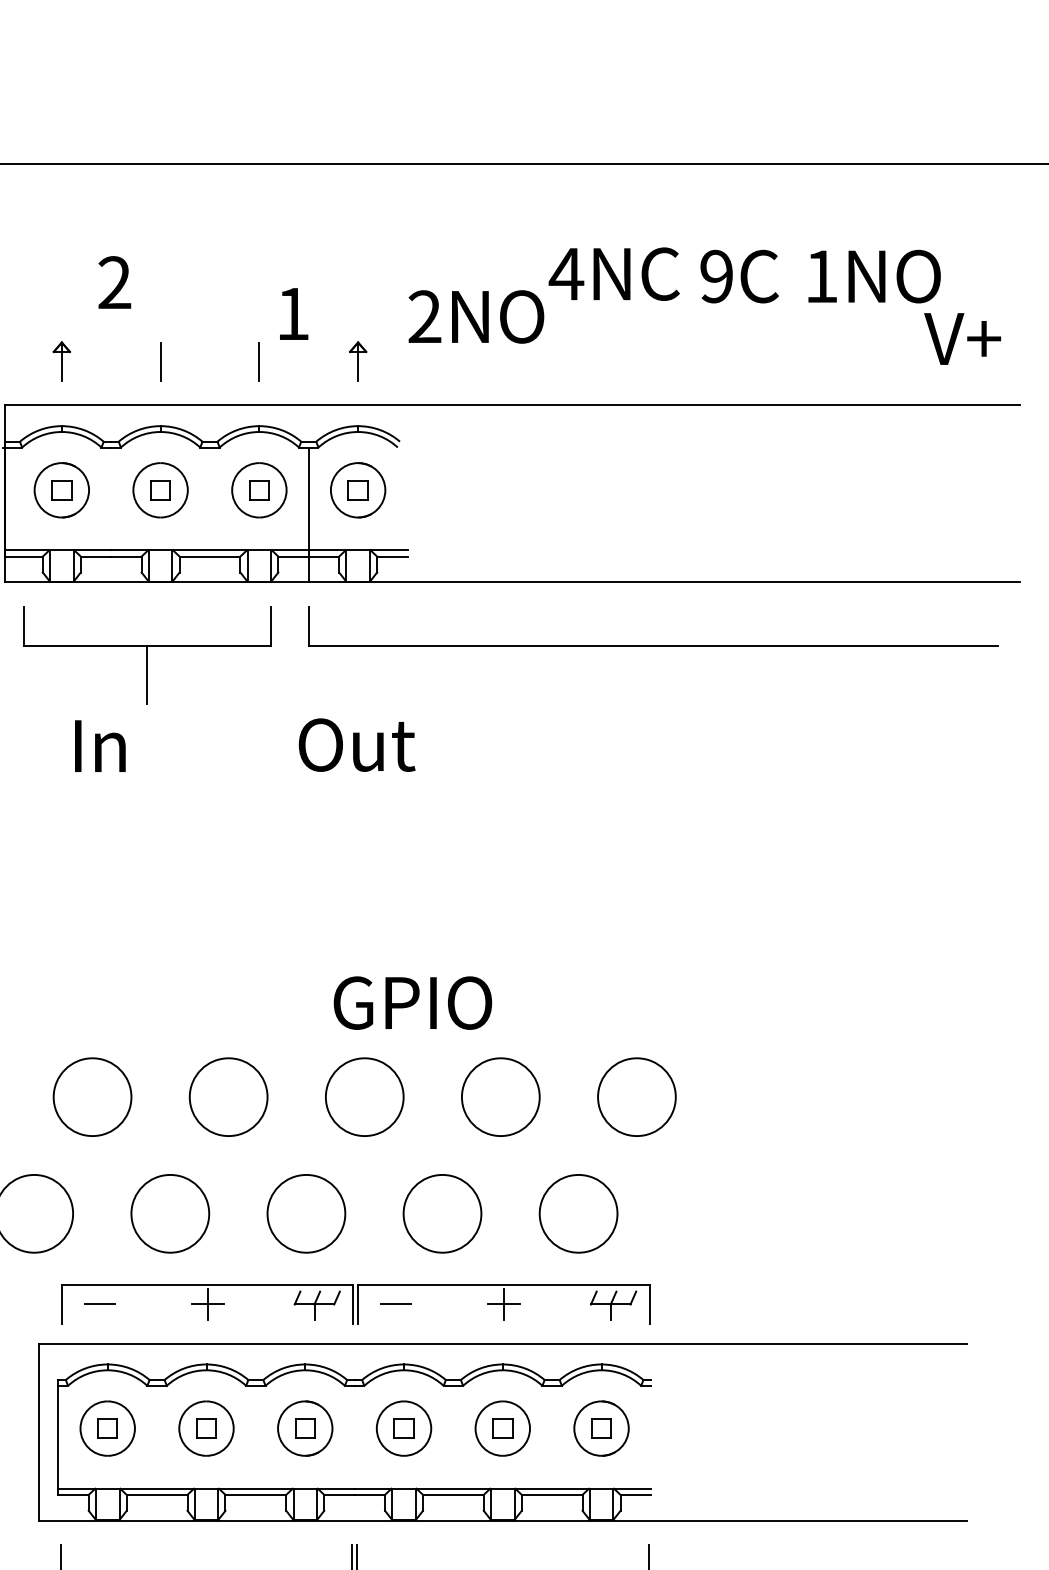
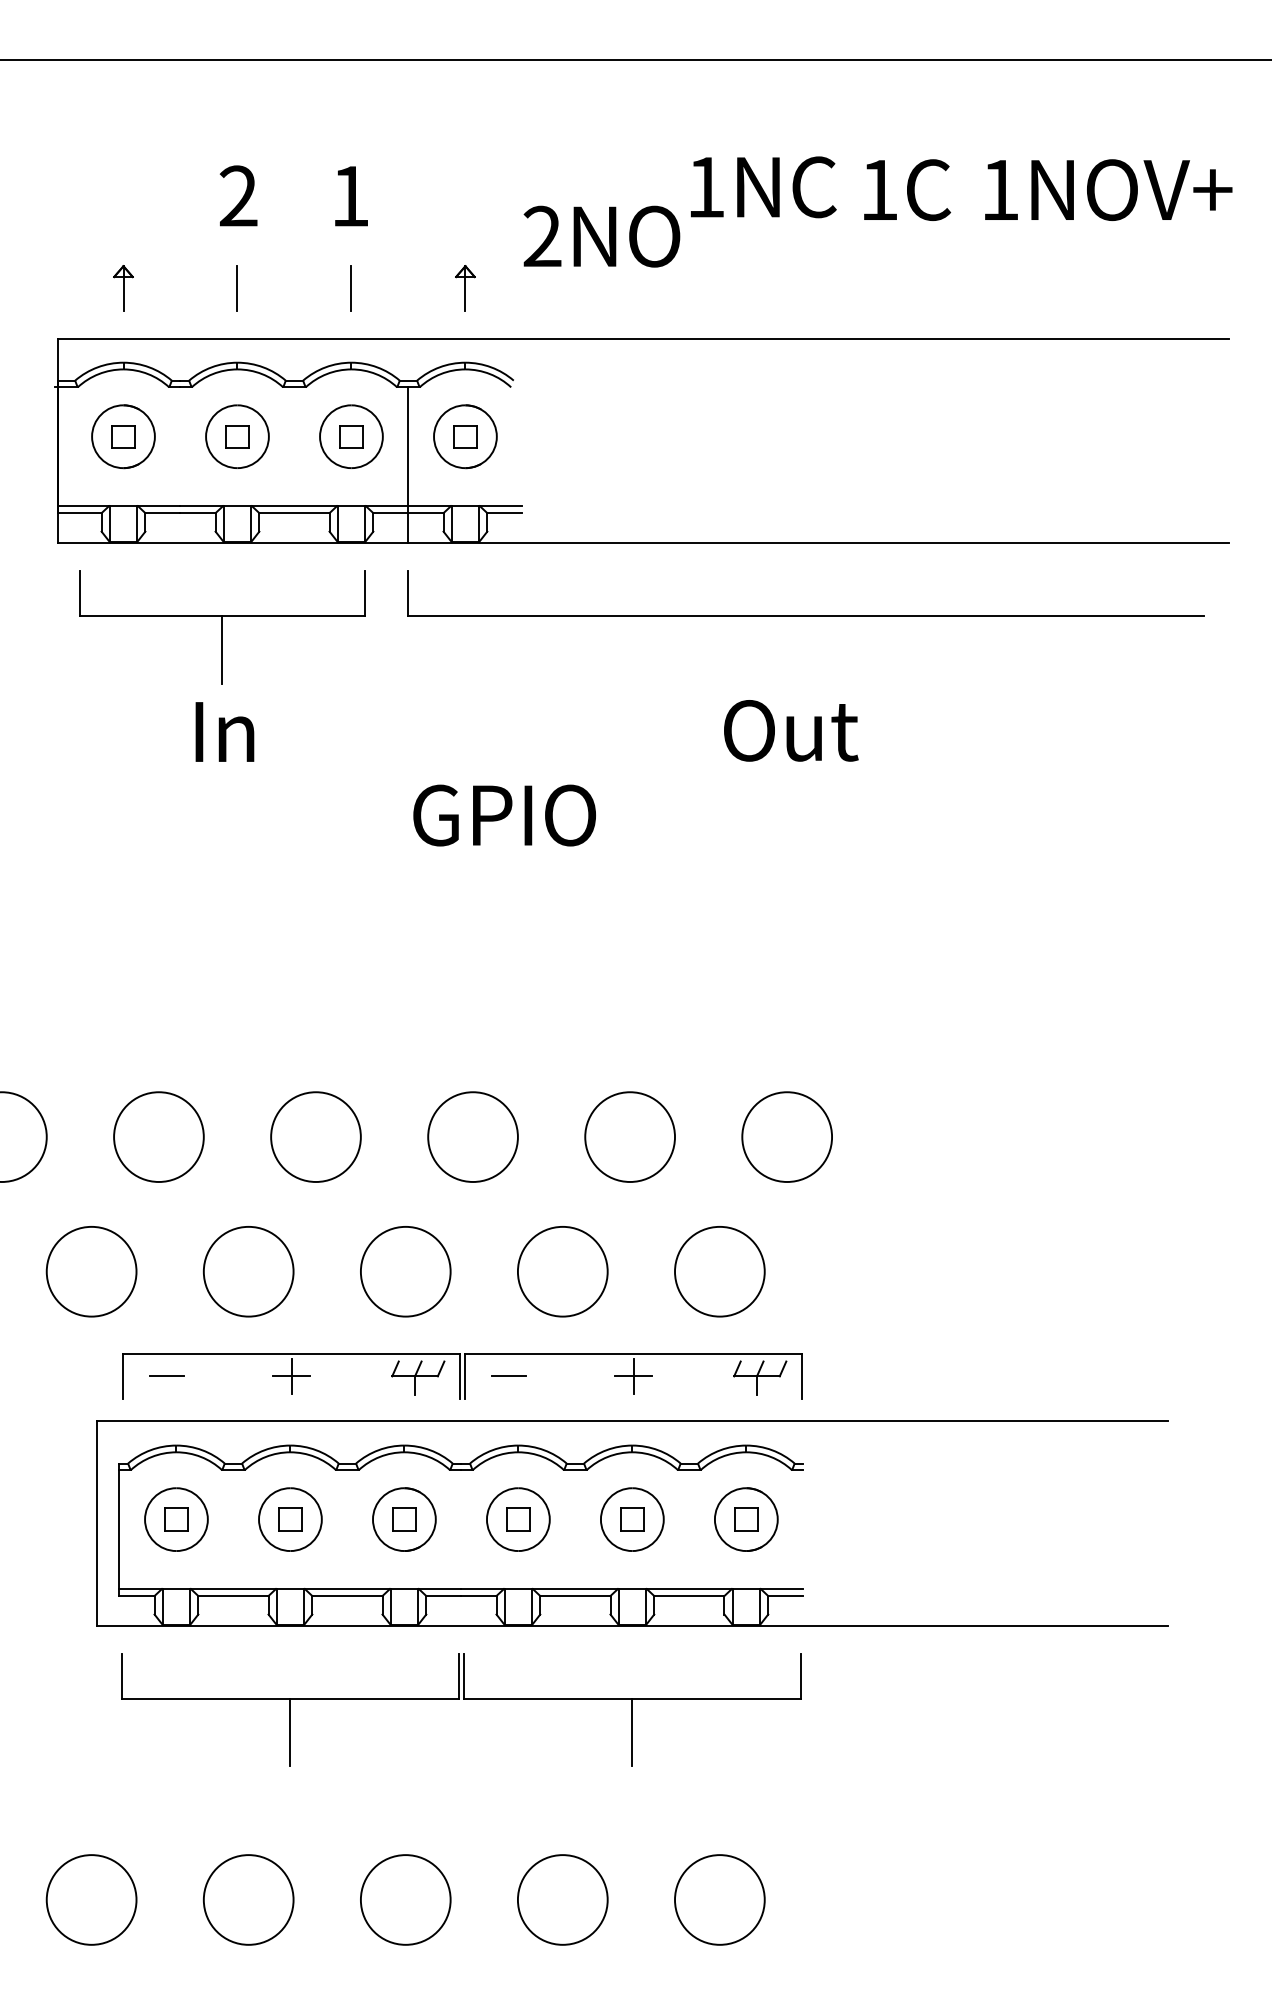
text: (566, 274) -> (705, 187), 4NC -> 1NC
text: (716, 276) -> (878, 190), 9C -> 1C
text: (114, 282) -> (238, 195), moved
text: (294, 314) -> (351, 196), moved
text: (962, 338) -> (1187, 189), moved
text: (357, 744) -> (791, 730), moved
text: (99, 745) -> (224, 731), moved
text: (412, 1003) -> (504, 815), moved

